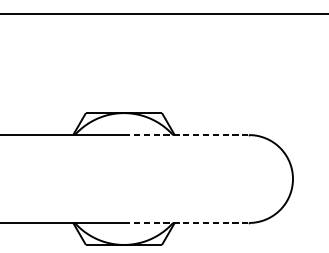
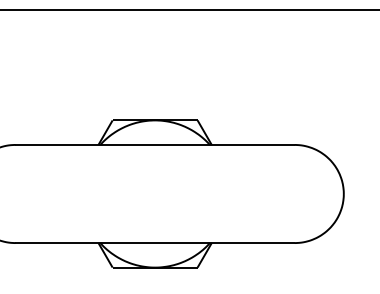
line: (187, 134) -> (225, 144), dashed -> solid
line: (187, 223) -> (225, 243), dashed -> solid

